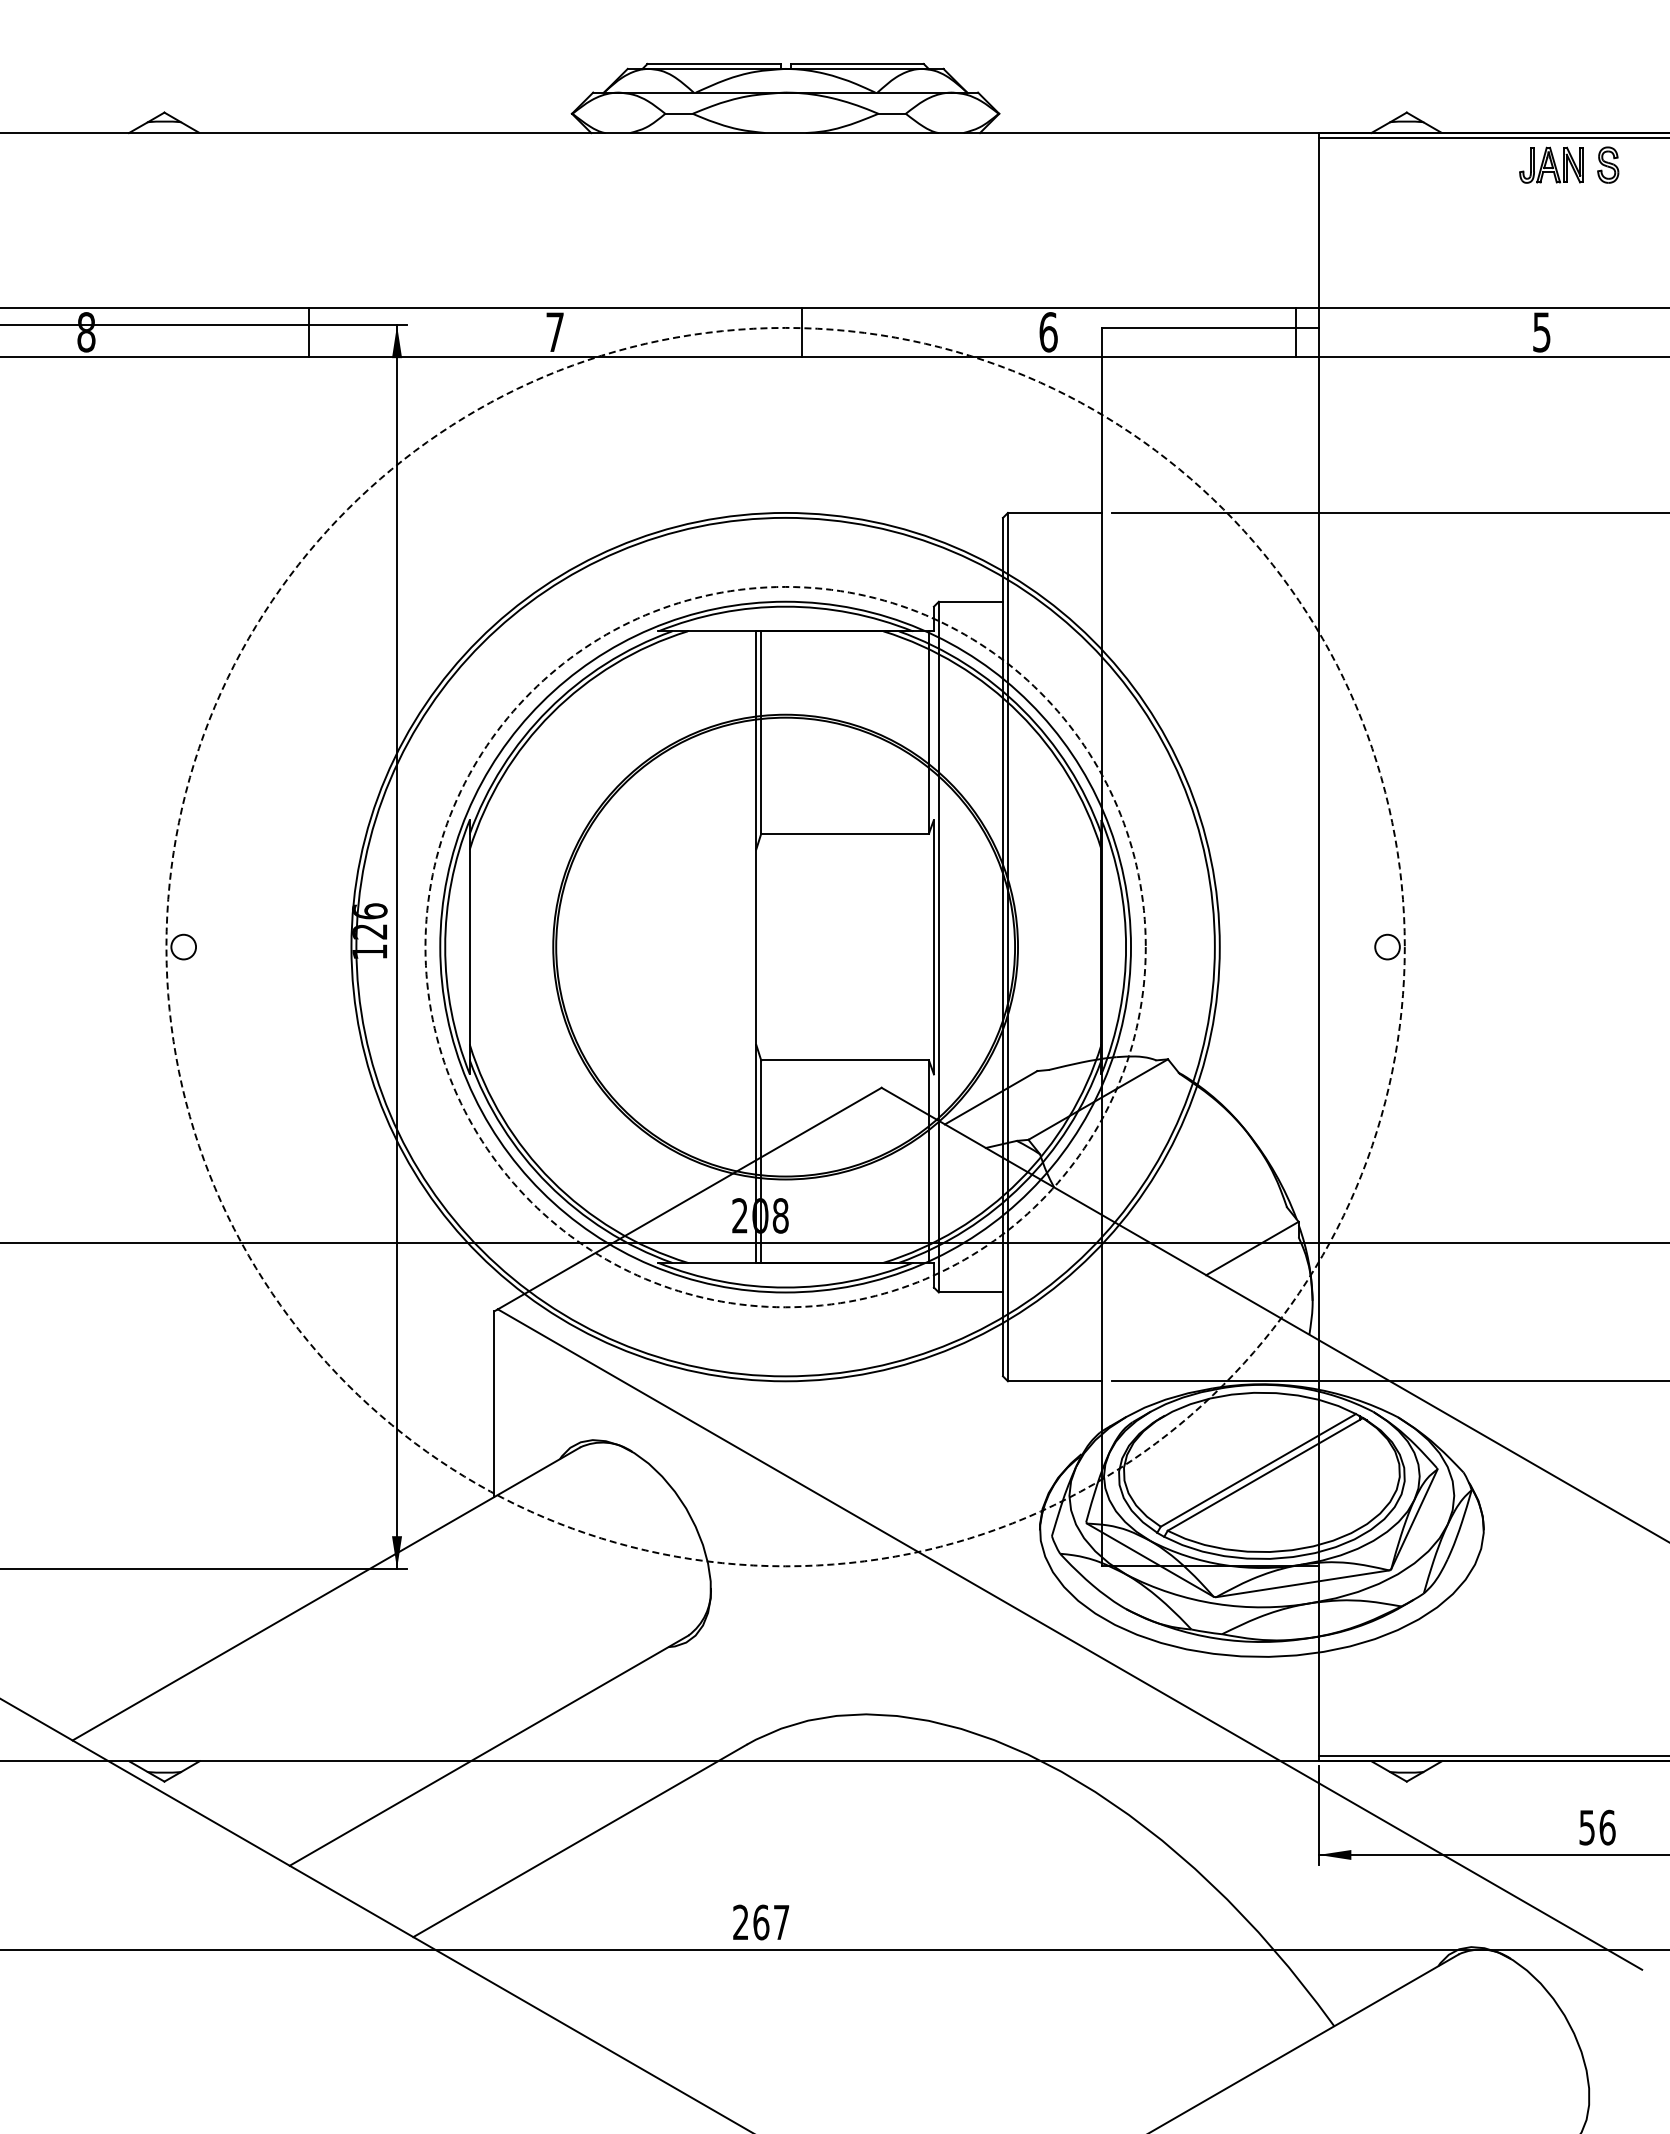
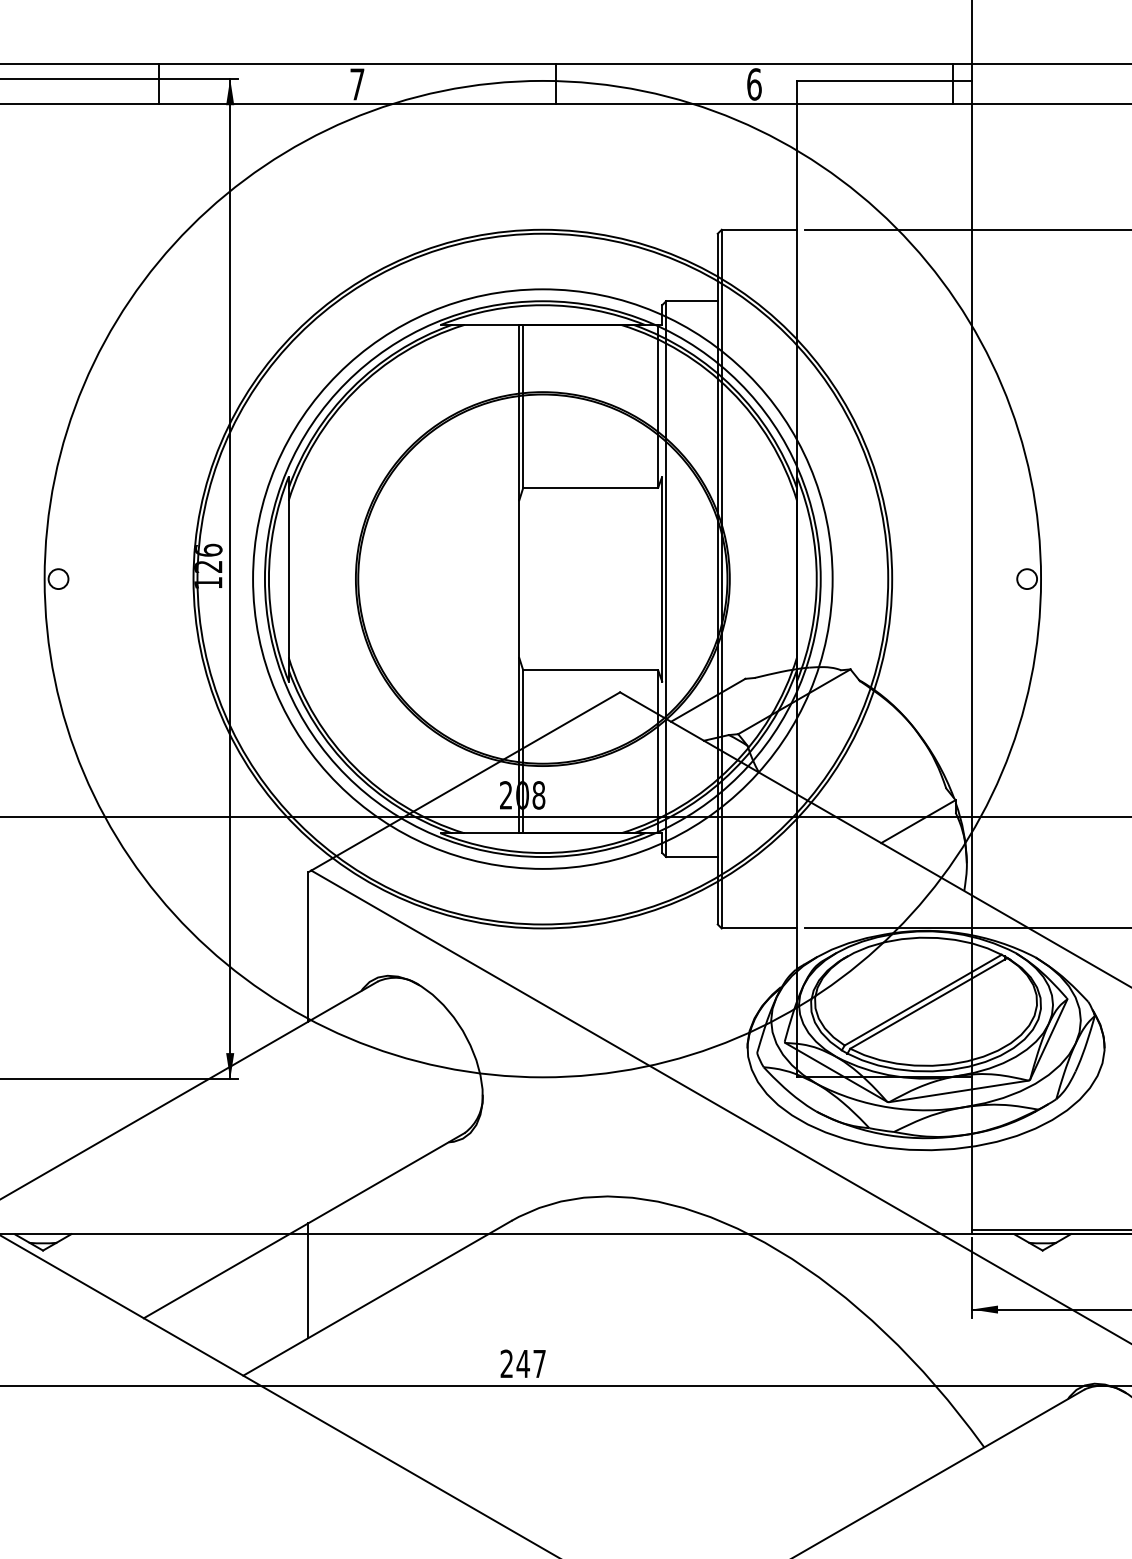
circle: (785, 946) -> (542, 578), dashed -> solid
circle: (785, 946) -> (542, 578), dashed -> solid
line: (494, 1818) -> (308, 1280), added
text: (760, 1922) -> (522, 1363), 267 -> 247

